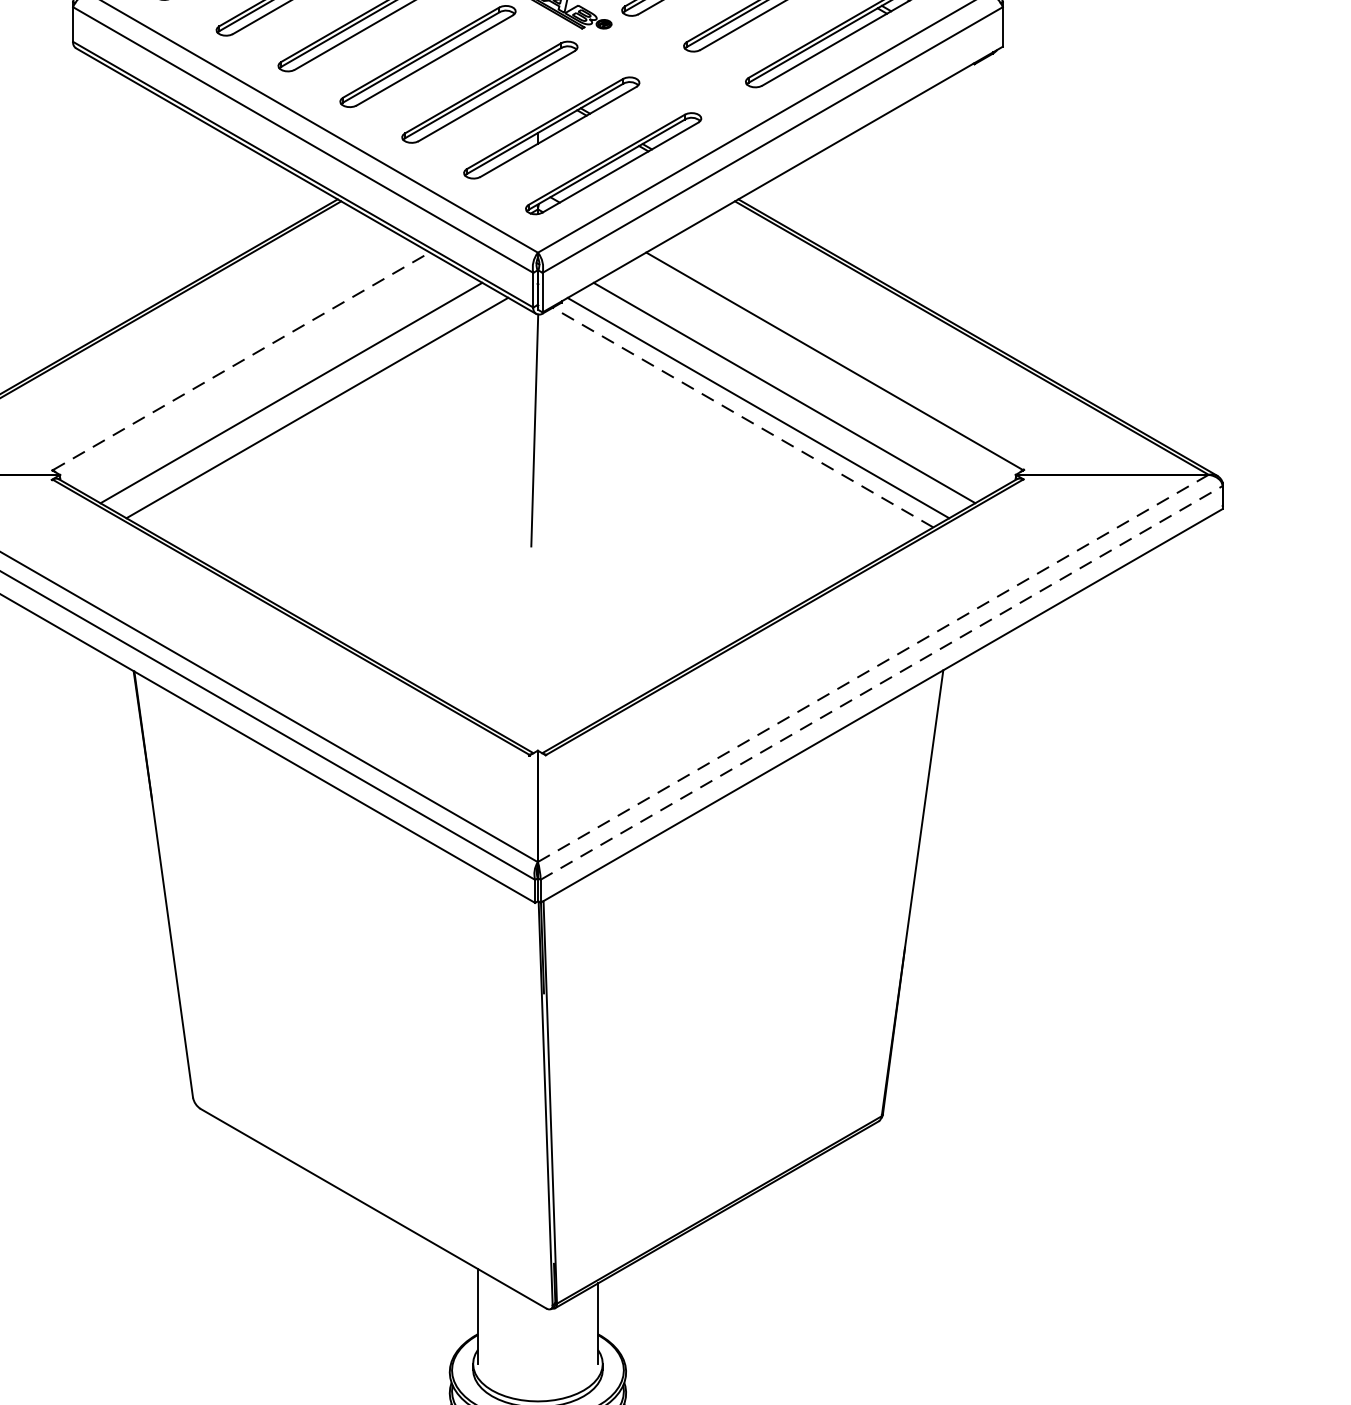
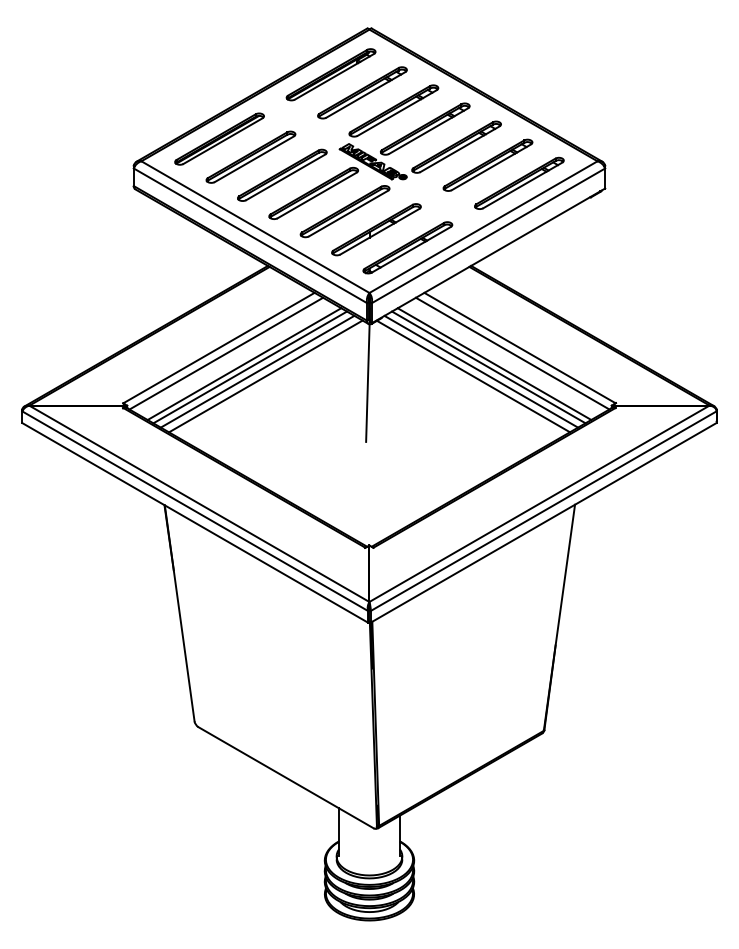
line: (242, 360) -> (219, 347), dashed -> solid
line: (255, 372) -> (226, 353), added
line: (819, 372) -> (512, 353), added
line: (303, 399) -> (250, 367), added
line: (772, 399) -> (488, 367), added
line: (332, 417) -> (265, 376), added
line: (743, 417) -> (473, 376), dashed -> solid
line: (873, 667) -> (539, 503), dashed -> solid
line: (881, 683) -> (543, 511), dashed -> solid

